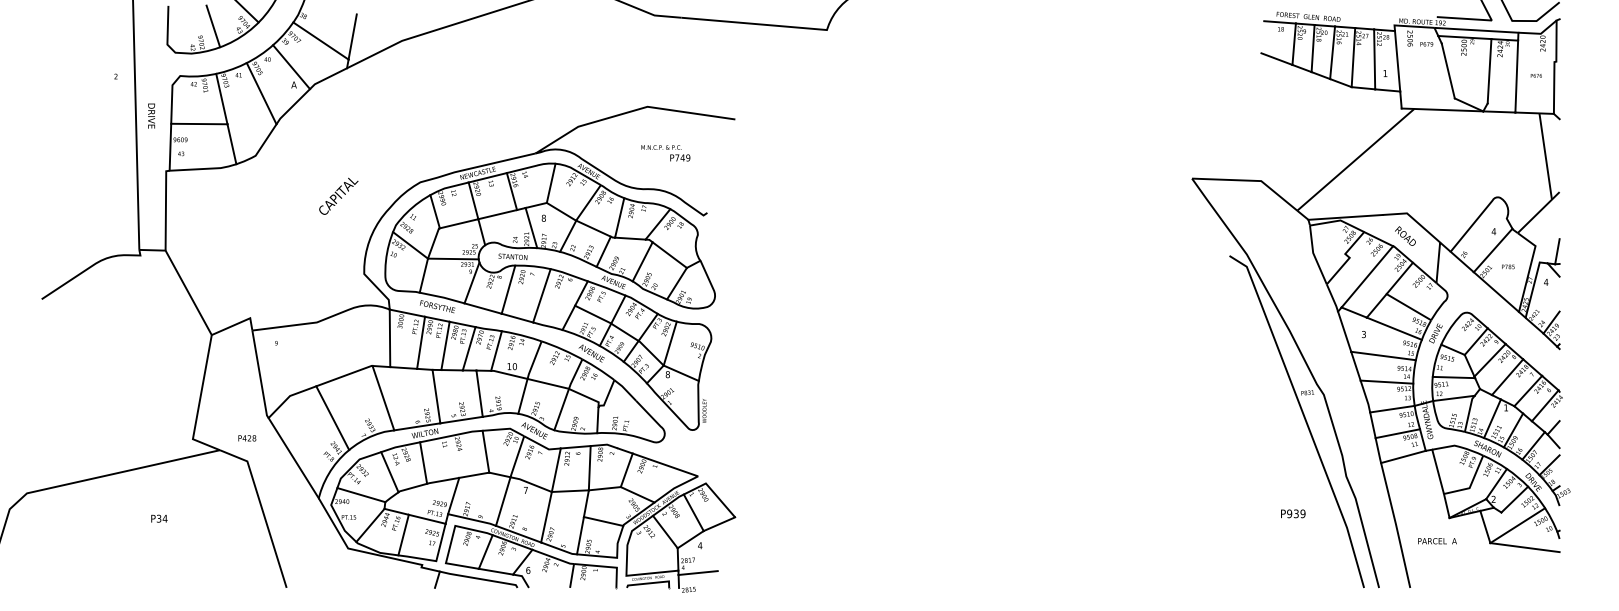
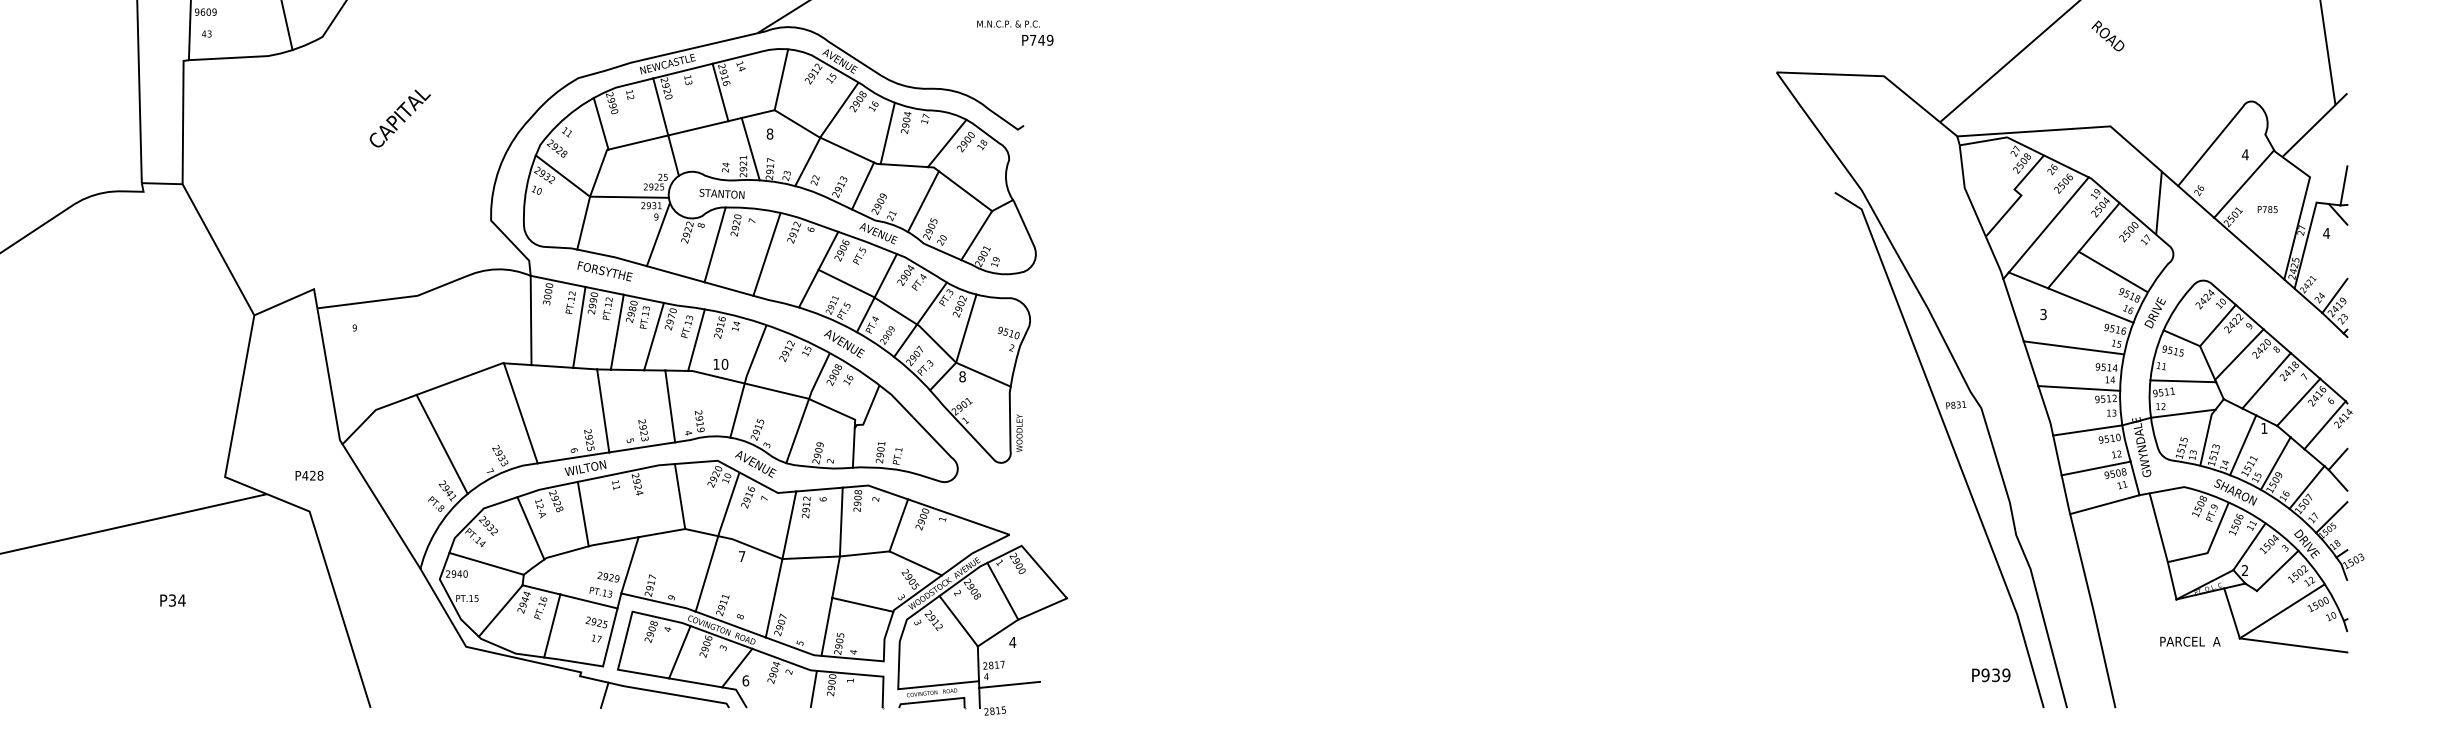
text: (665, 153) -> (1014, 33), moved
text: (338, 195) -> (399, 117), moved
text: (1405, 235) -> (2108, 34), moved
text: (1293, 513) -> (1991, 674), moved
text: (1437, 541) -> (2190, 642), moved

